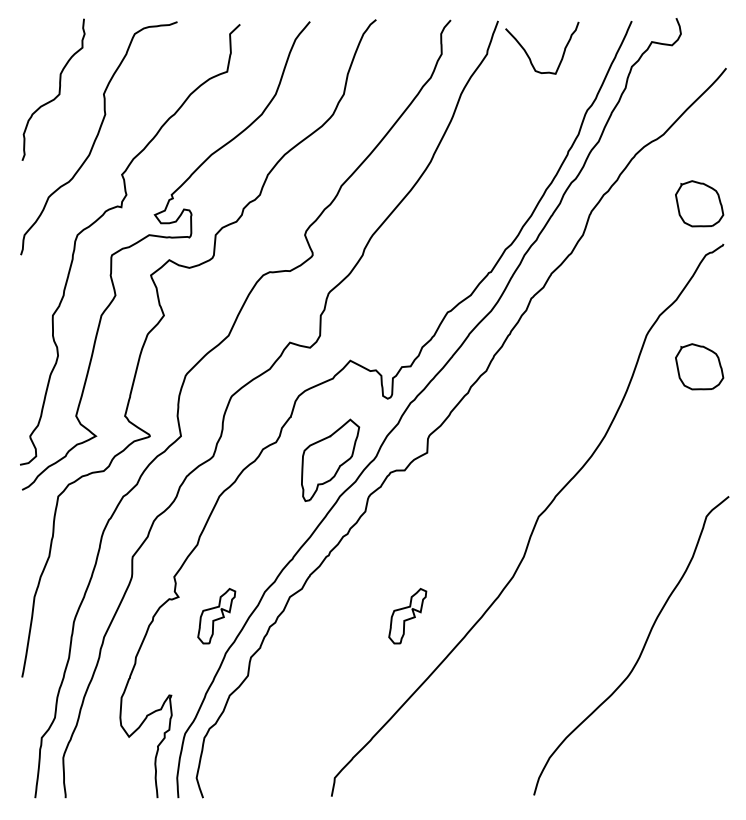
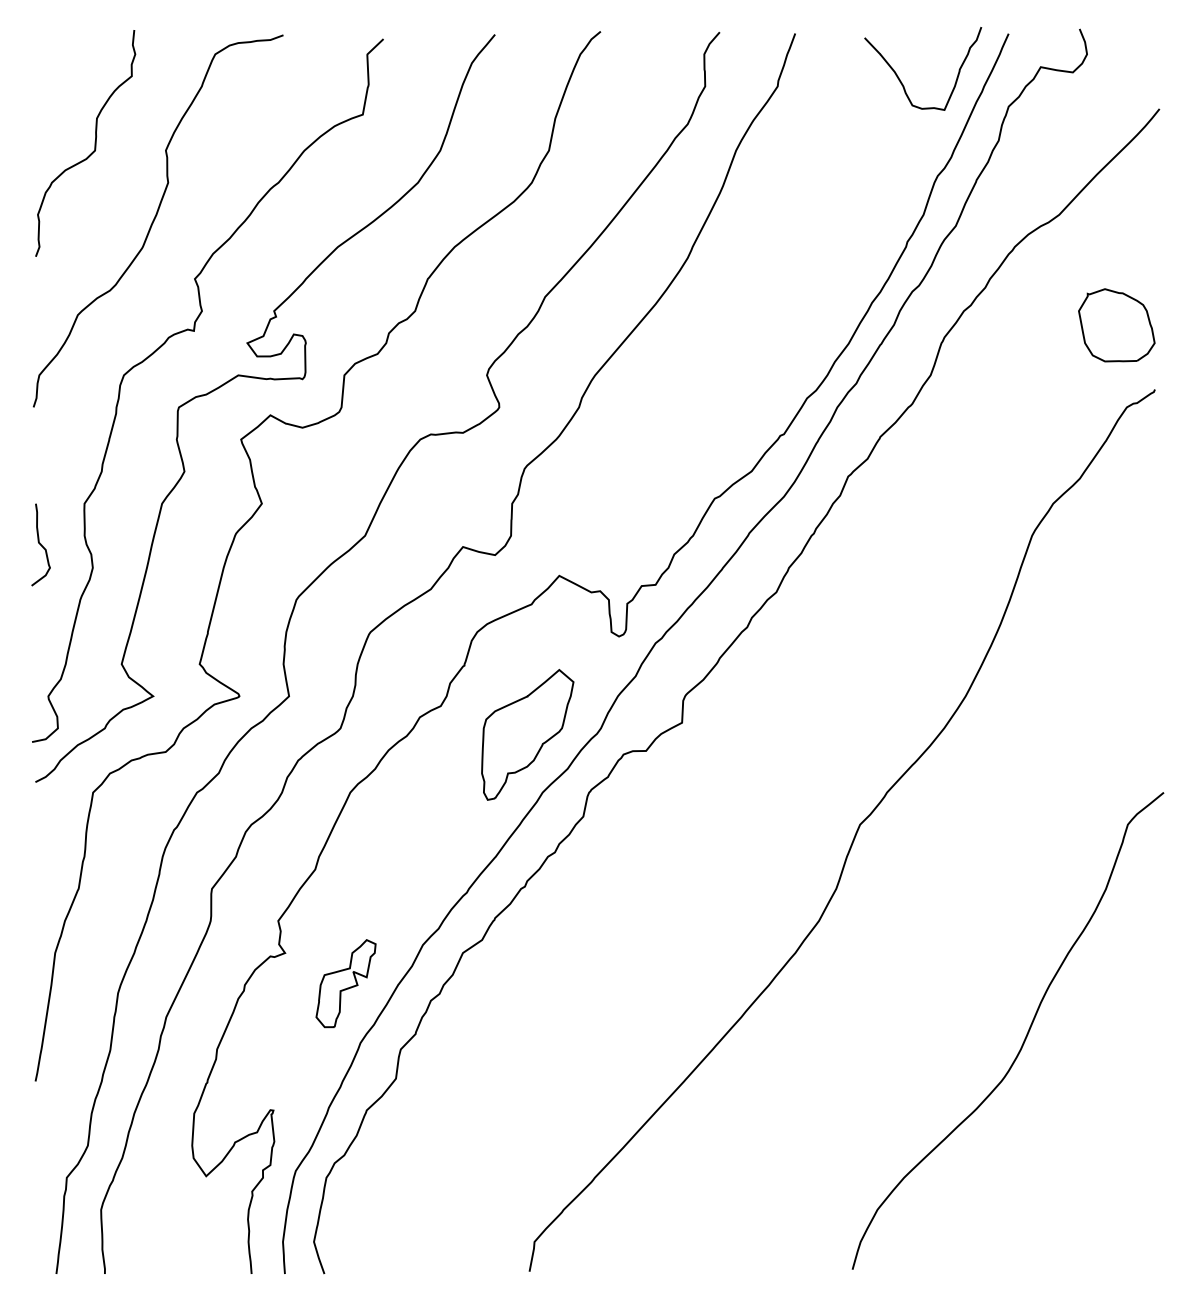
curve: (528, 54) -> (901, 79), moved
curve: (25, 341) -> (40, 545), added
part: (699, 366) -> (1116, 585), removed
part: (407, 616) -> (650, 984), removed

